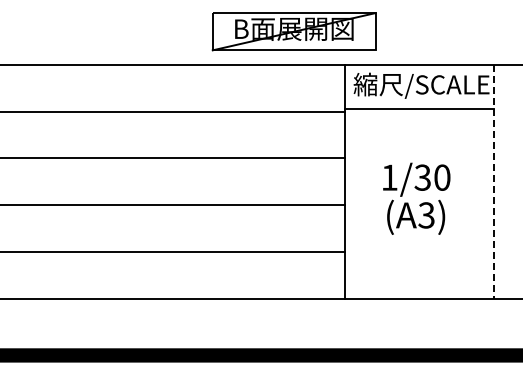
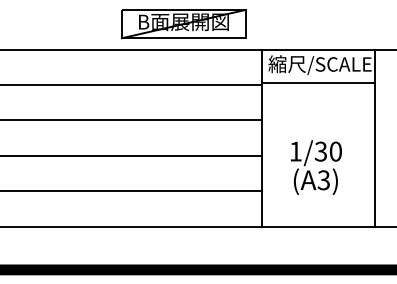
part: (293, 31) -> (183, 23), moved
line: (494, 182) -> (375, 138), dashed -> solid
text: (416, 198) -> (316, 167), moved

